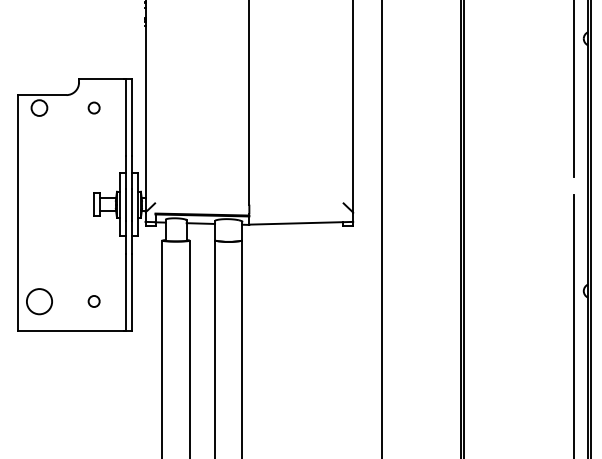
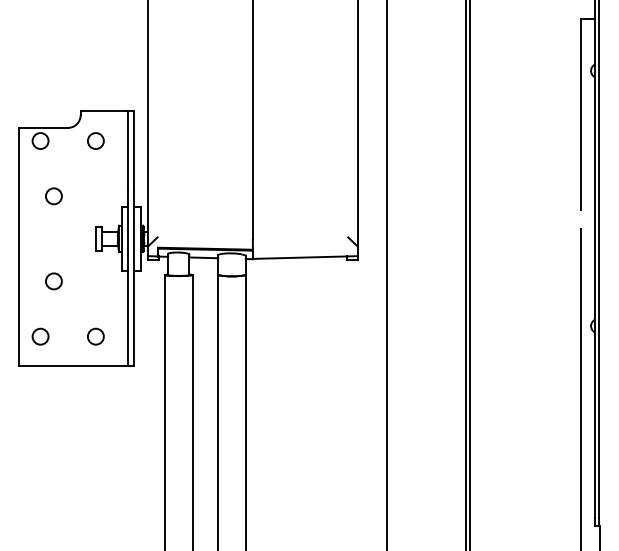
circle: (93, 107) -> (95, 140), size x1.43
circle: (52, 162) -> (53, 196), added
circle: (52, 246) -> (53, 281), added
circle: (39, 301) -> (40, 336), size x0.62
circle: (93, 301) -> (95, 336), size x1.43

